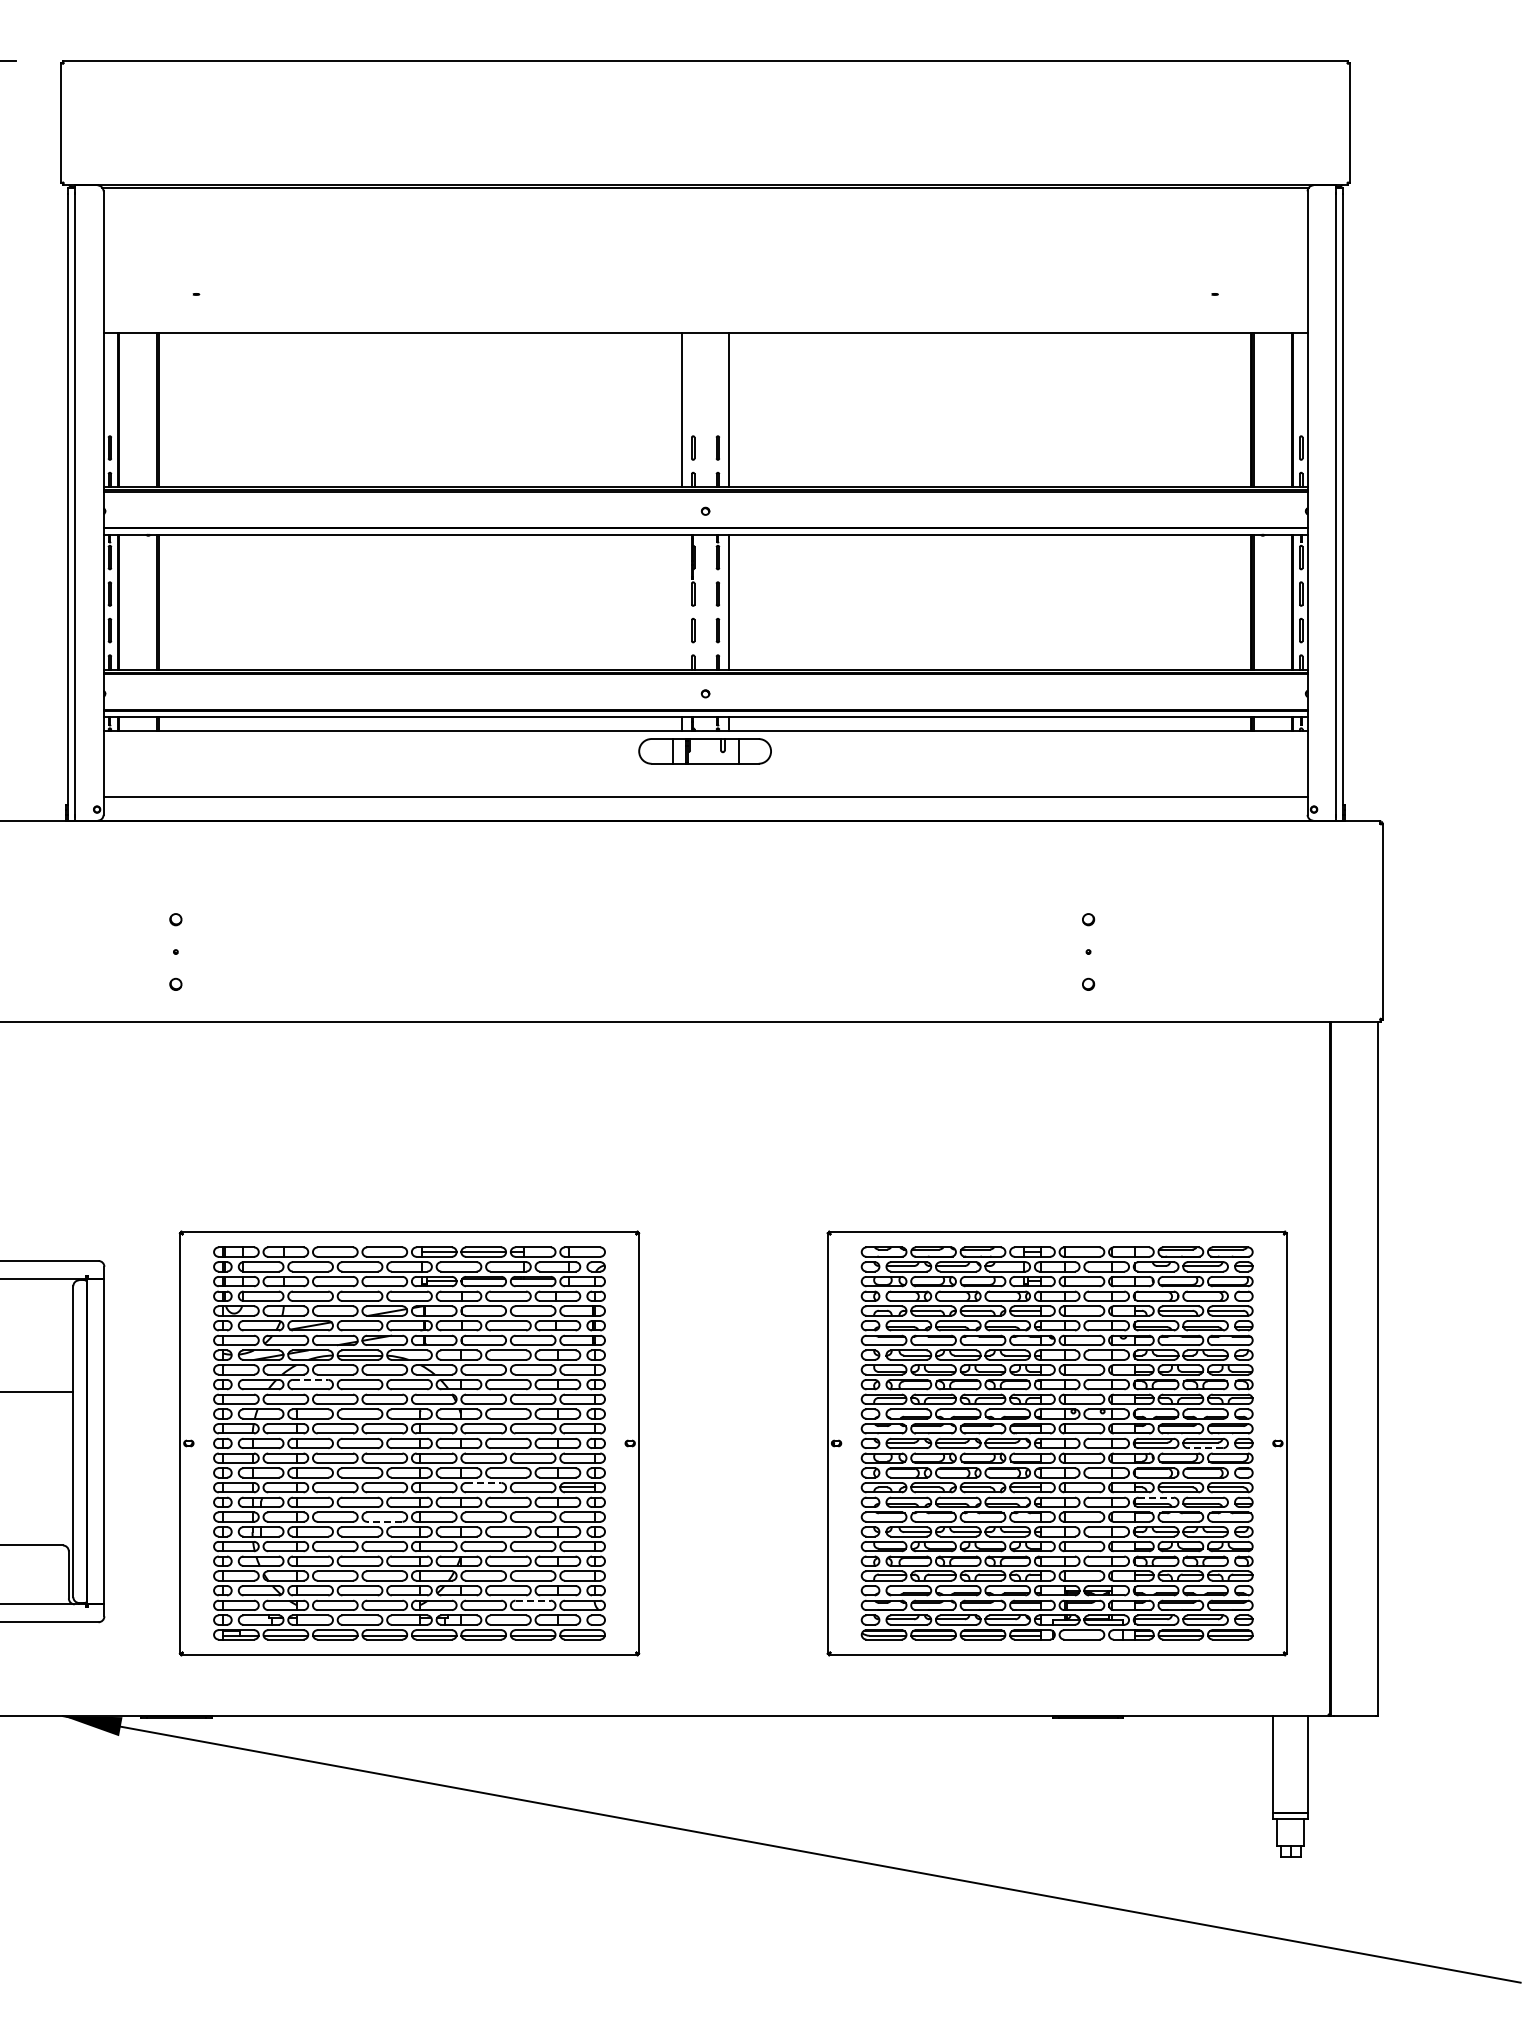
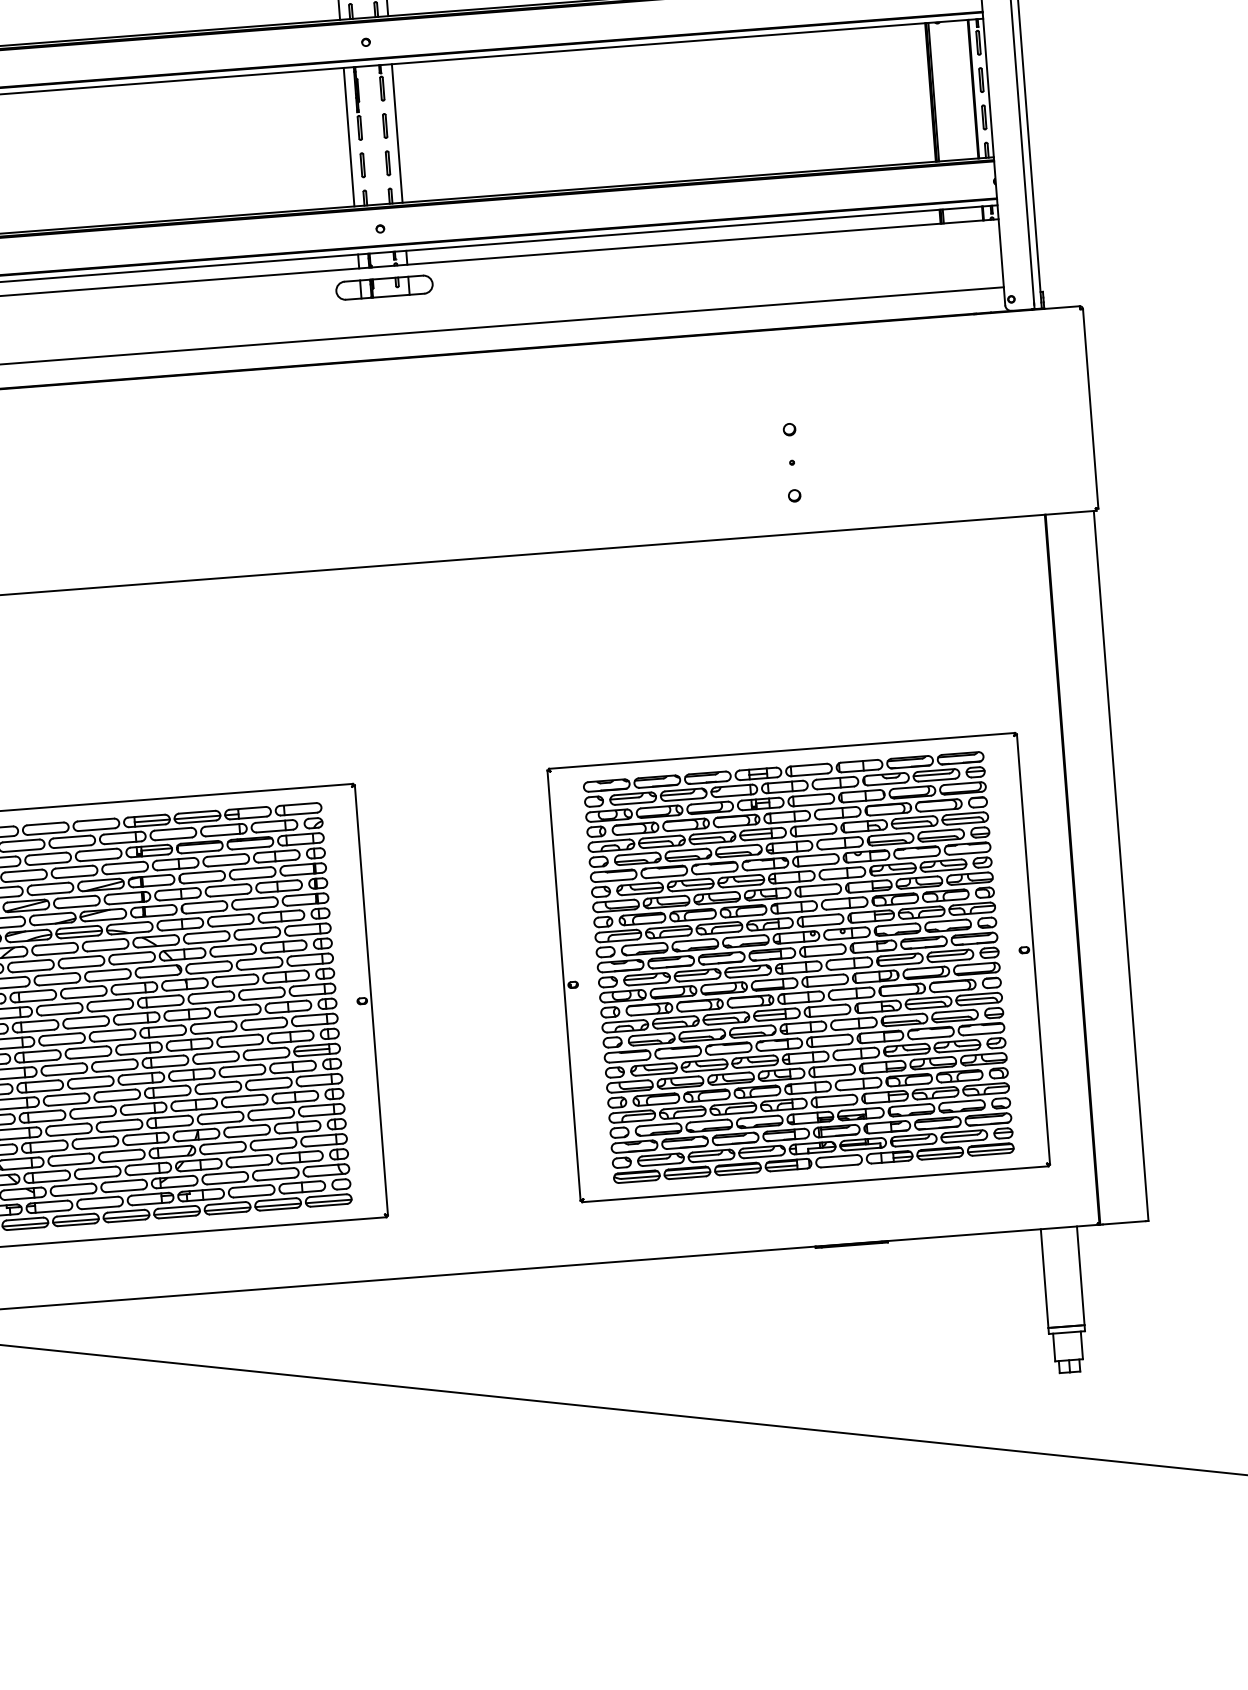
line: (682, 602) -> (349, 137), added
part: (705, 750) -> (384, 286), size x0.71
line: (310, 1379) -> (30, 960), dashed -> solid
line: (1205, 1448) -> (950, 961), dashed -> solid
line: (483, 1482) -> (215, 1052), dashed -> solid
line: (1156, 1497) -> (904, 1014), dashed -> solid
line: (384, 1521) -> (117, 1100), dashed -> solid
line: (533, 1600) -> (275, 1169), dashed -> solid

